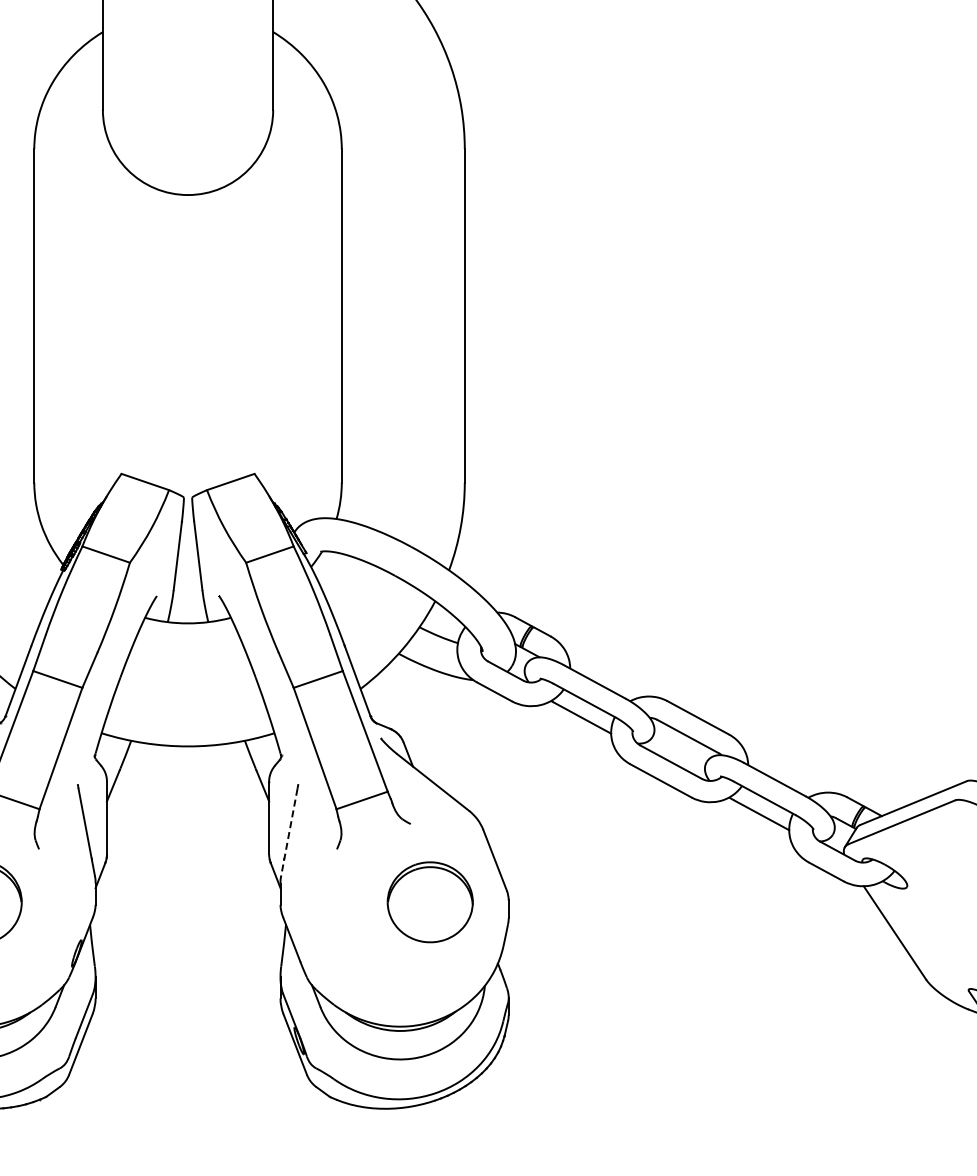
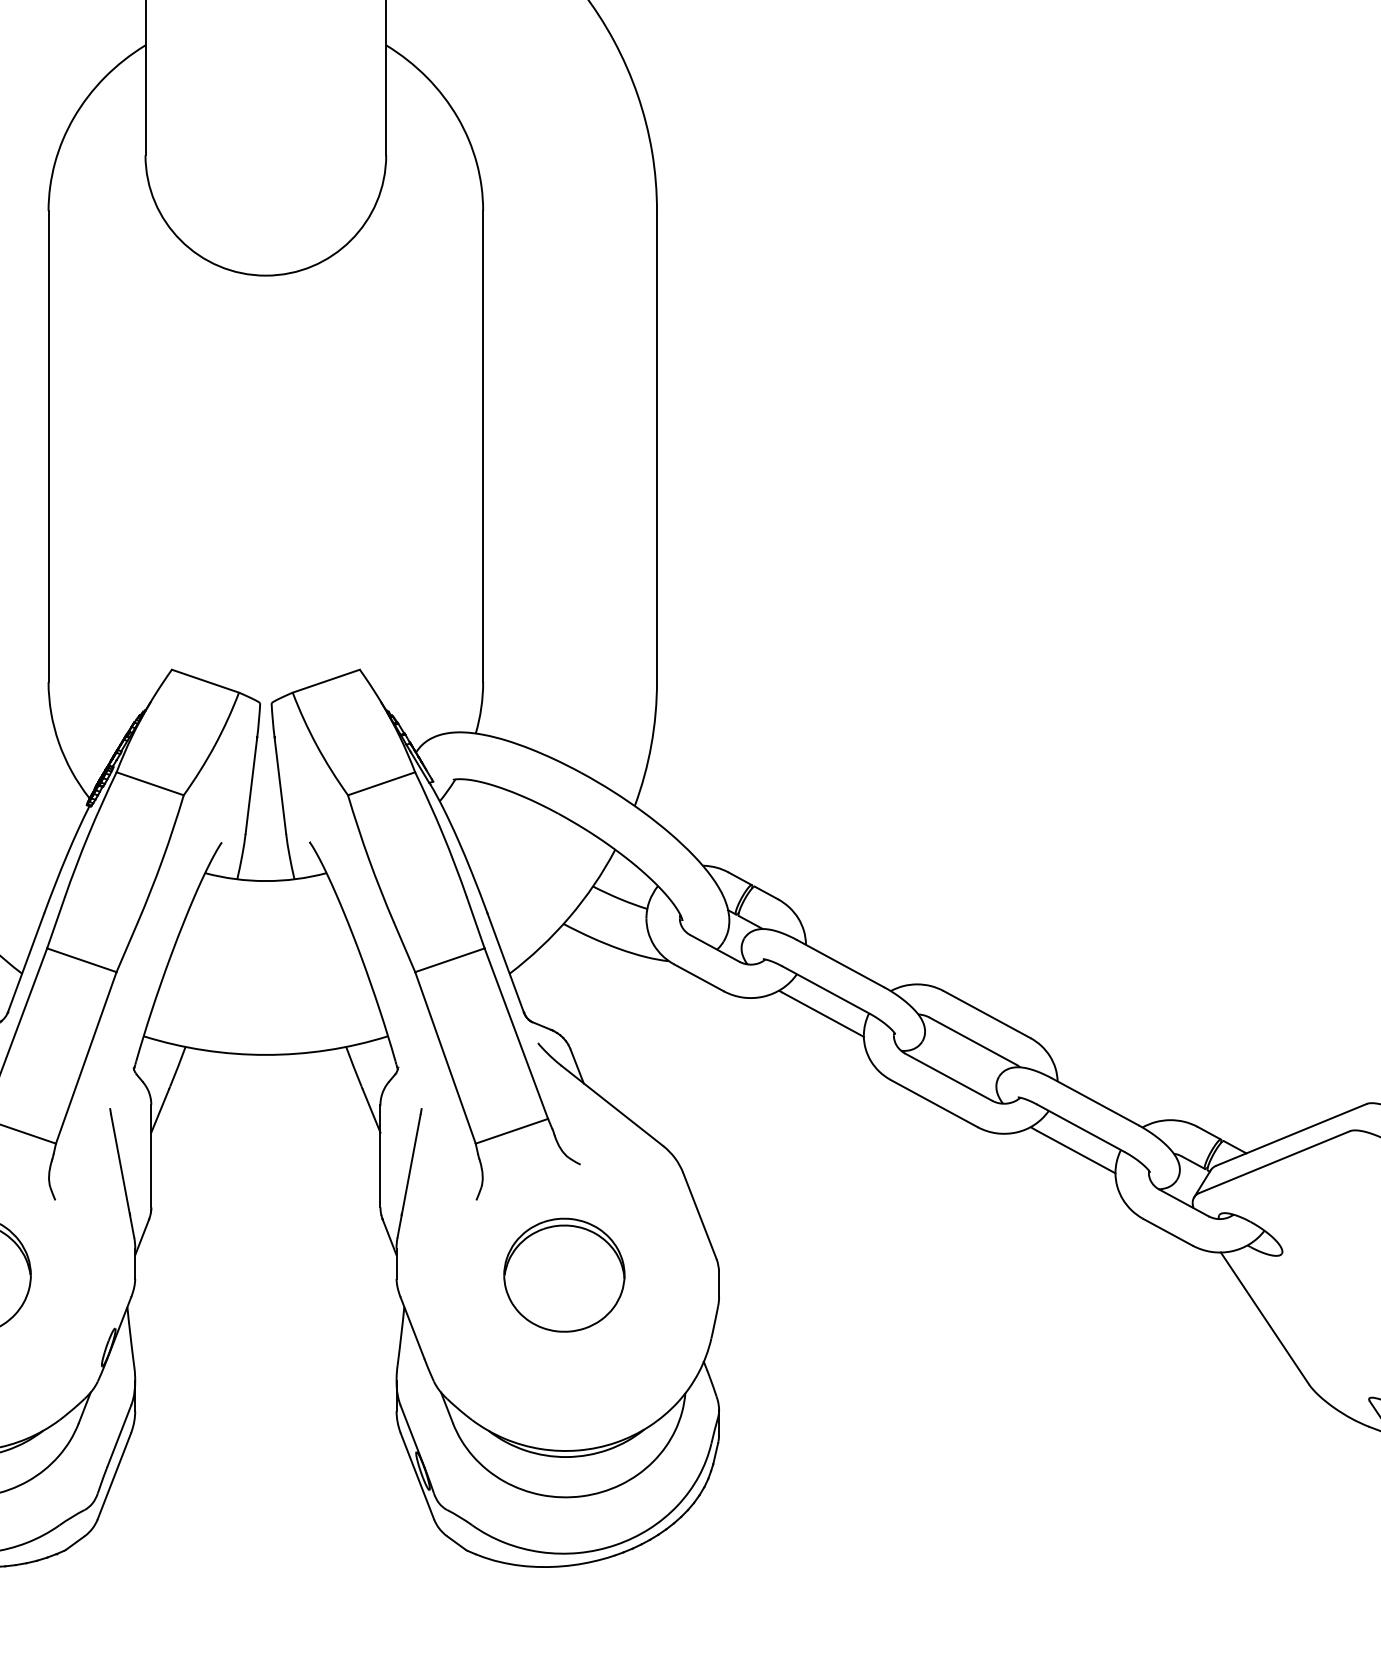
line: (289, 832) -> (409, 1176), dashed -> solid
part: (429, 902) -> (563, 1275), moved

